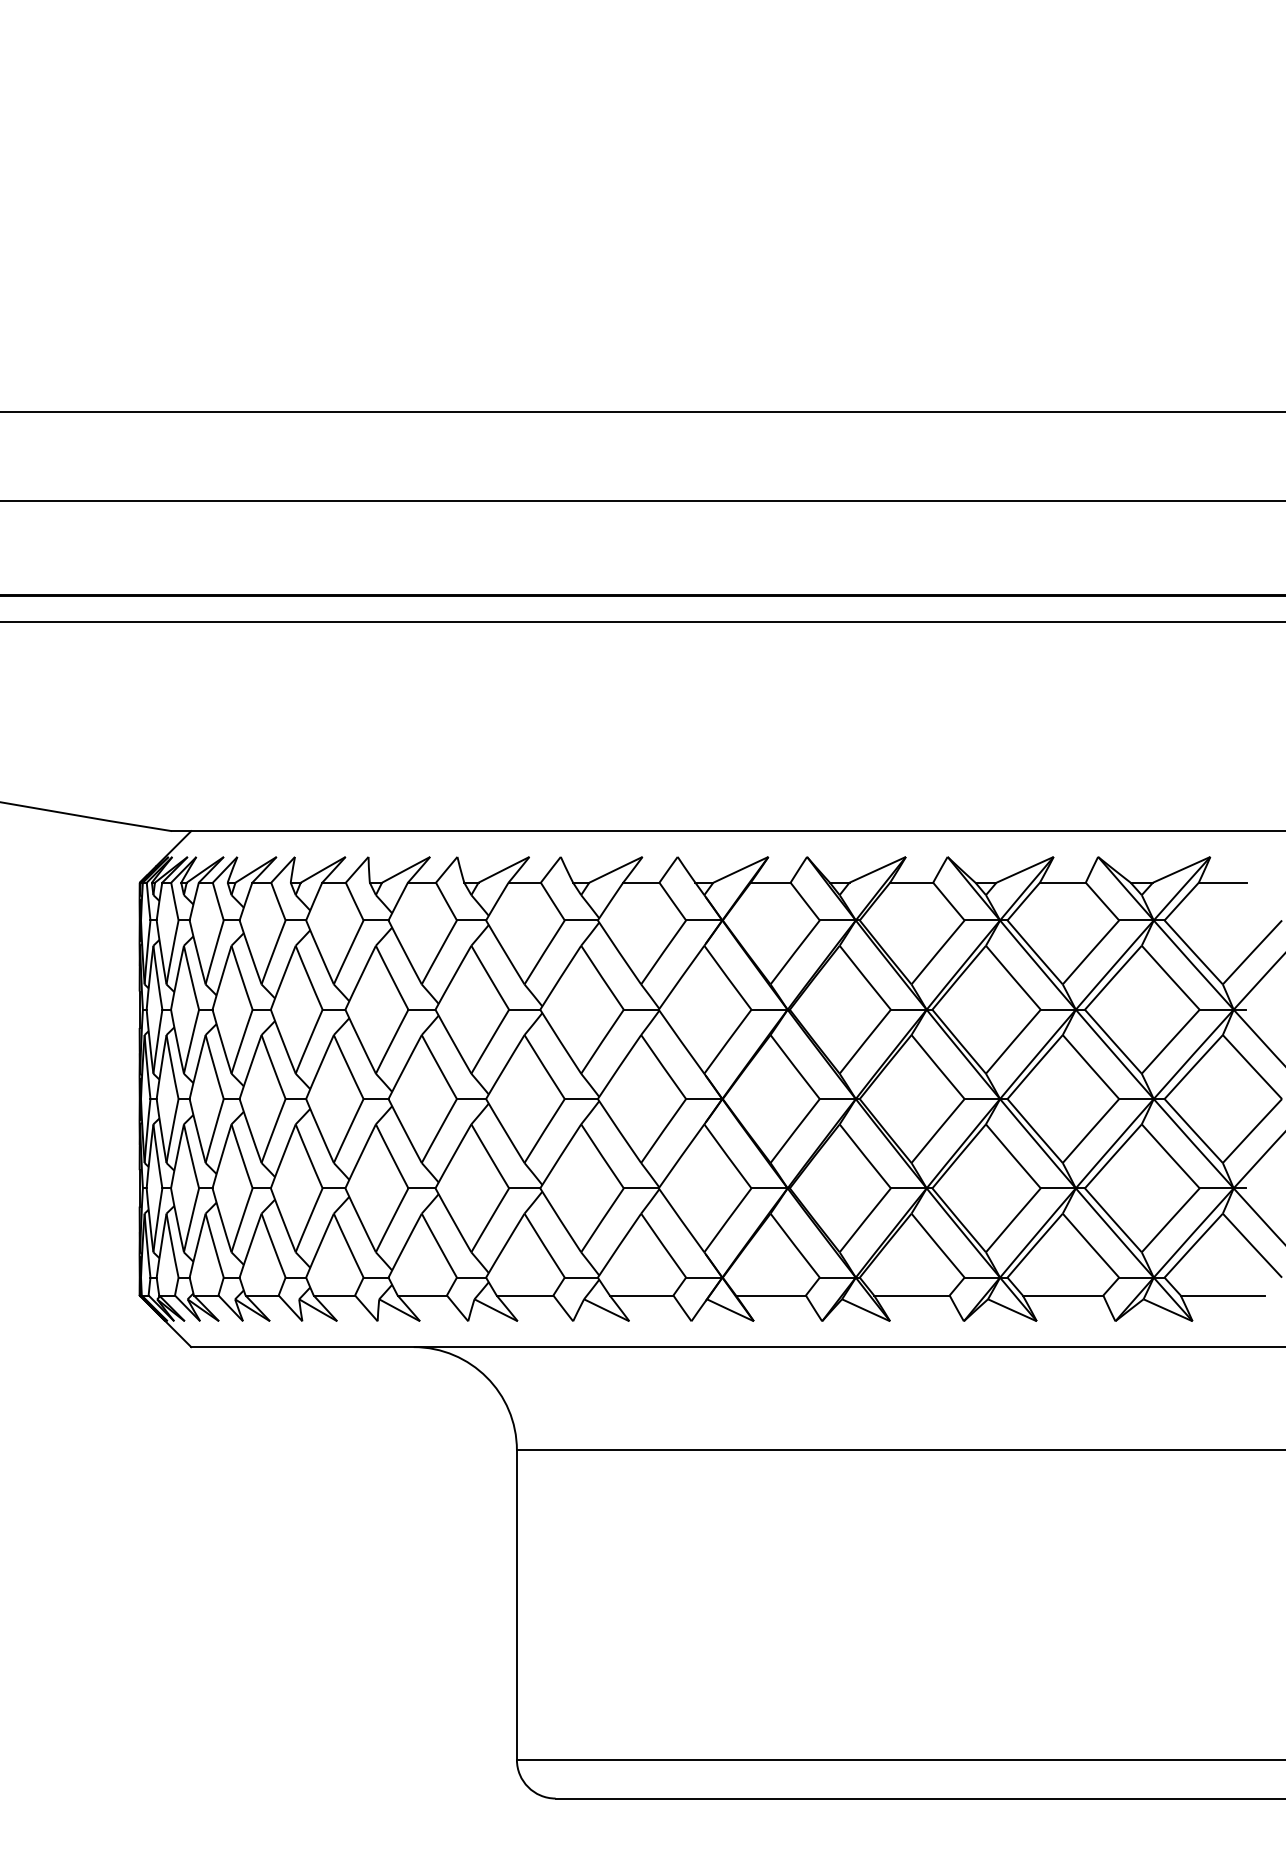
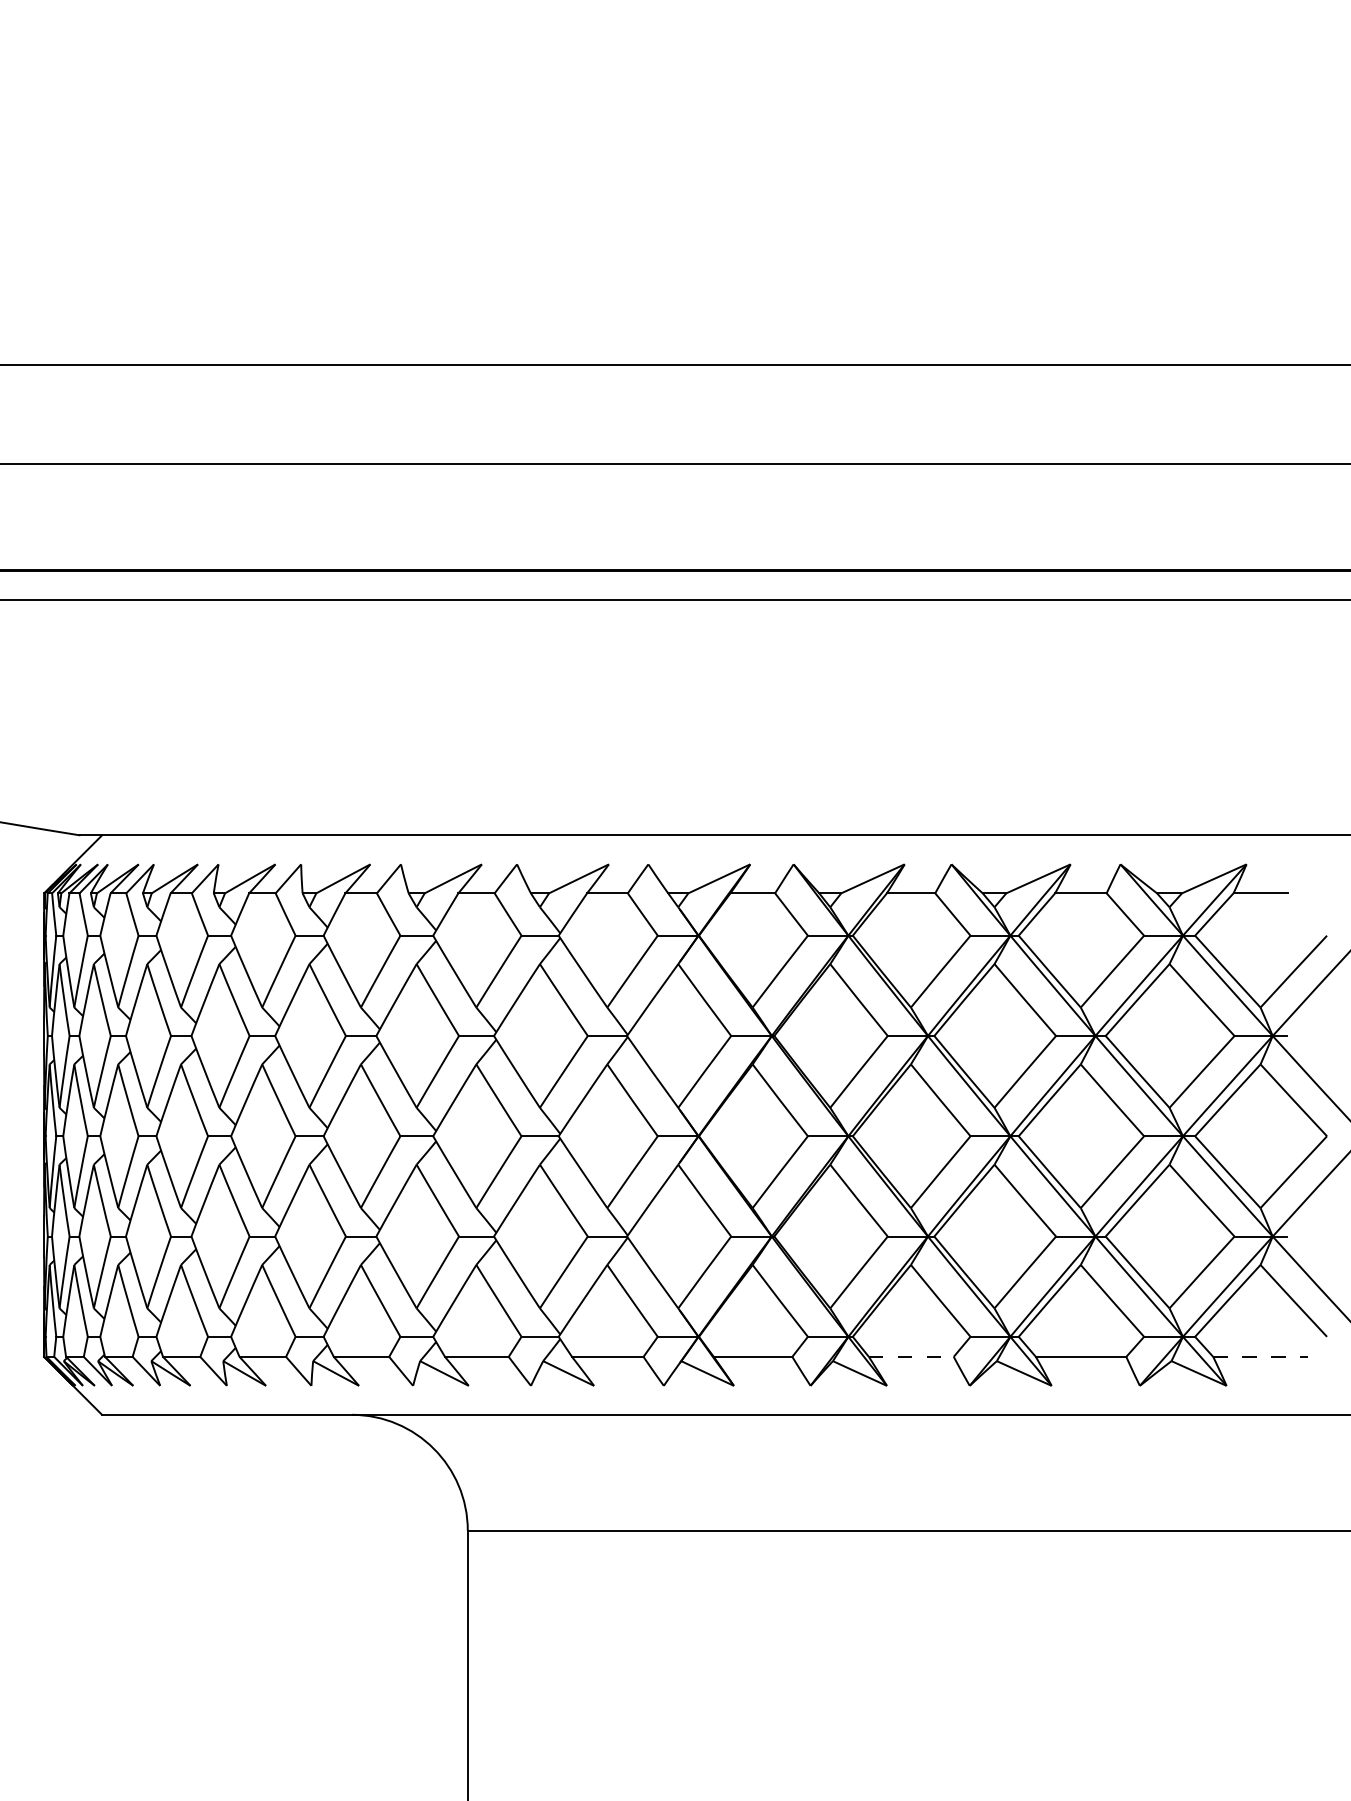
line: (911, 1295) -> (910, 1356), solid -> dashed
line: (1223, 1295) -> (1261, 1356), solid -> dashed

